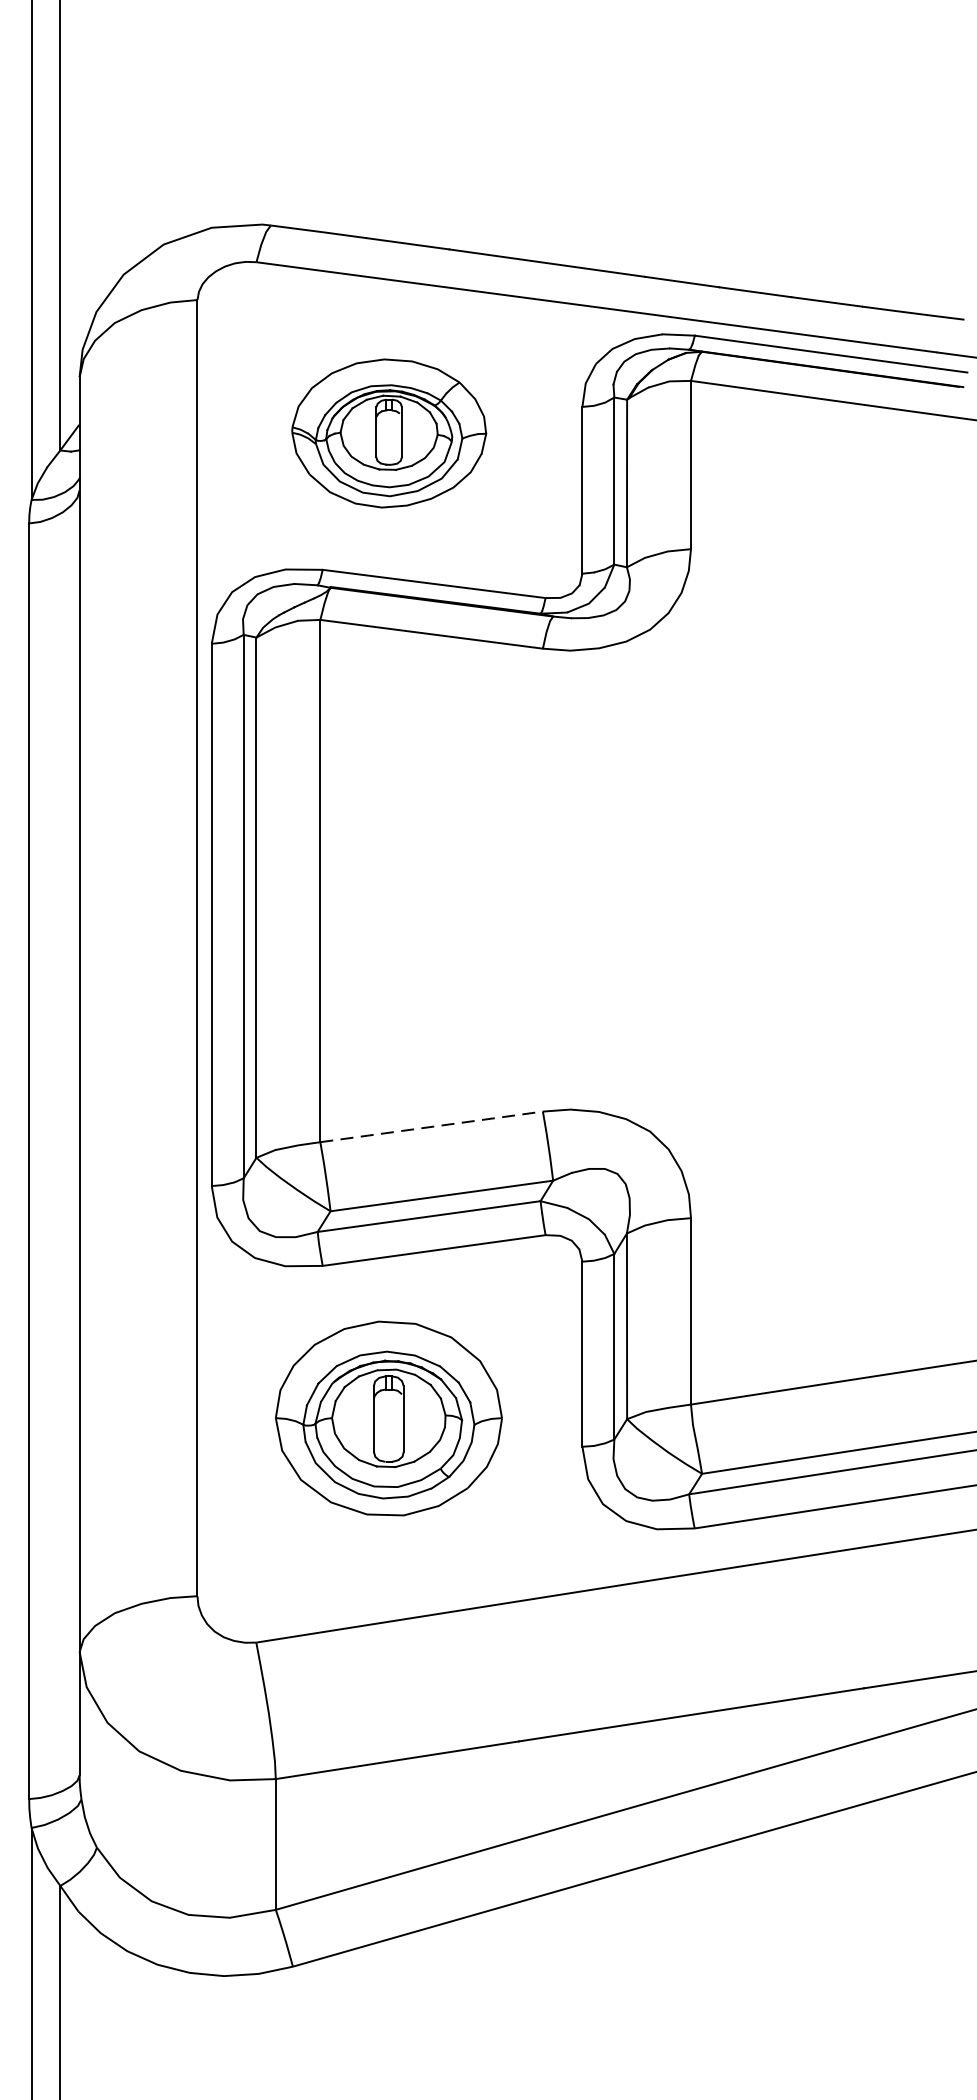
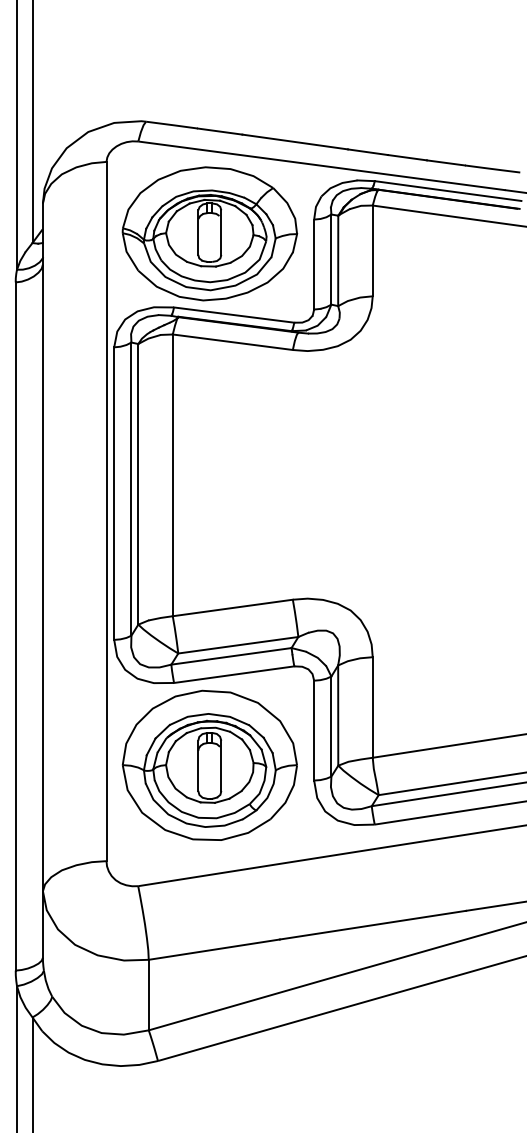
part: (388, 432) -> (209, 233), size x1.67
line: (431, 1126) -> (232, 607), dashed -> solid
part: (388, 1417) -> (209, 764), size x1.43

